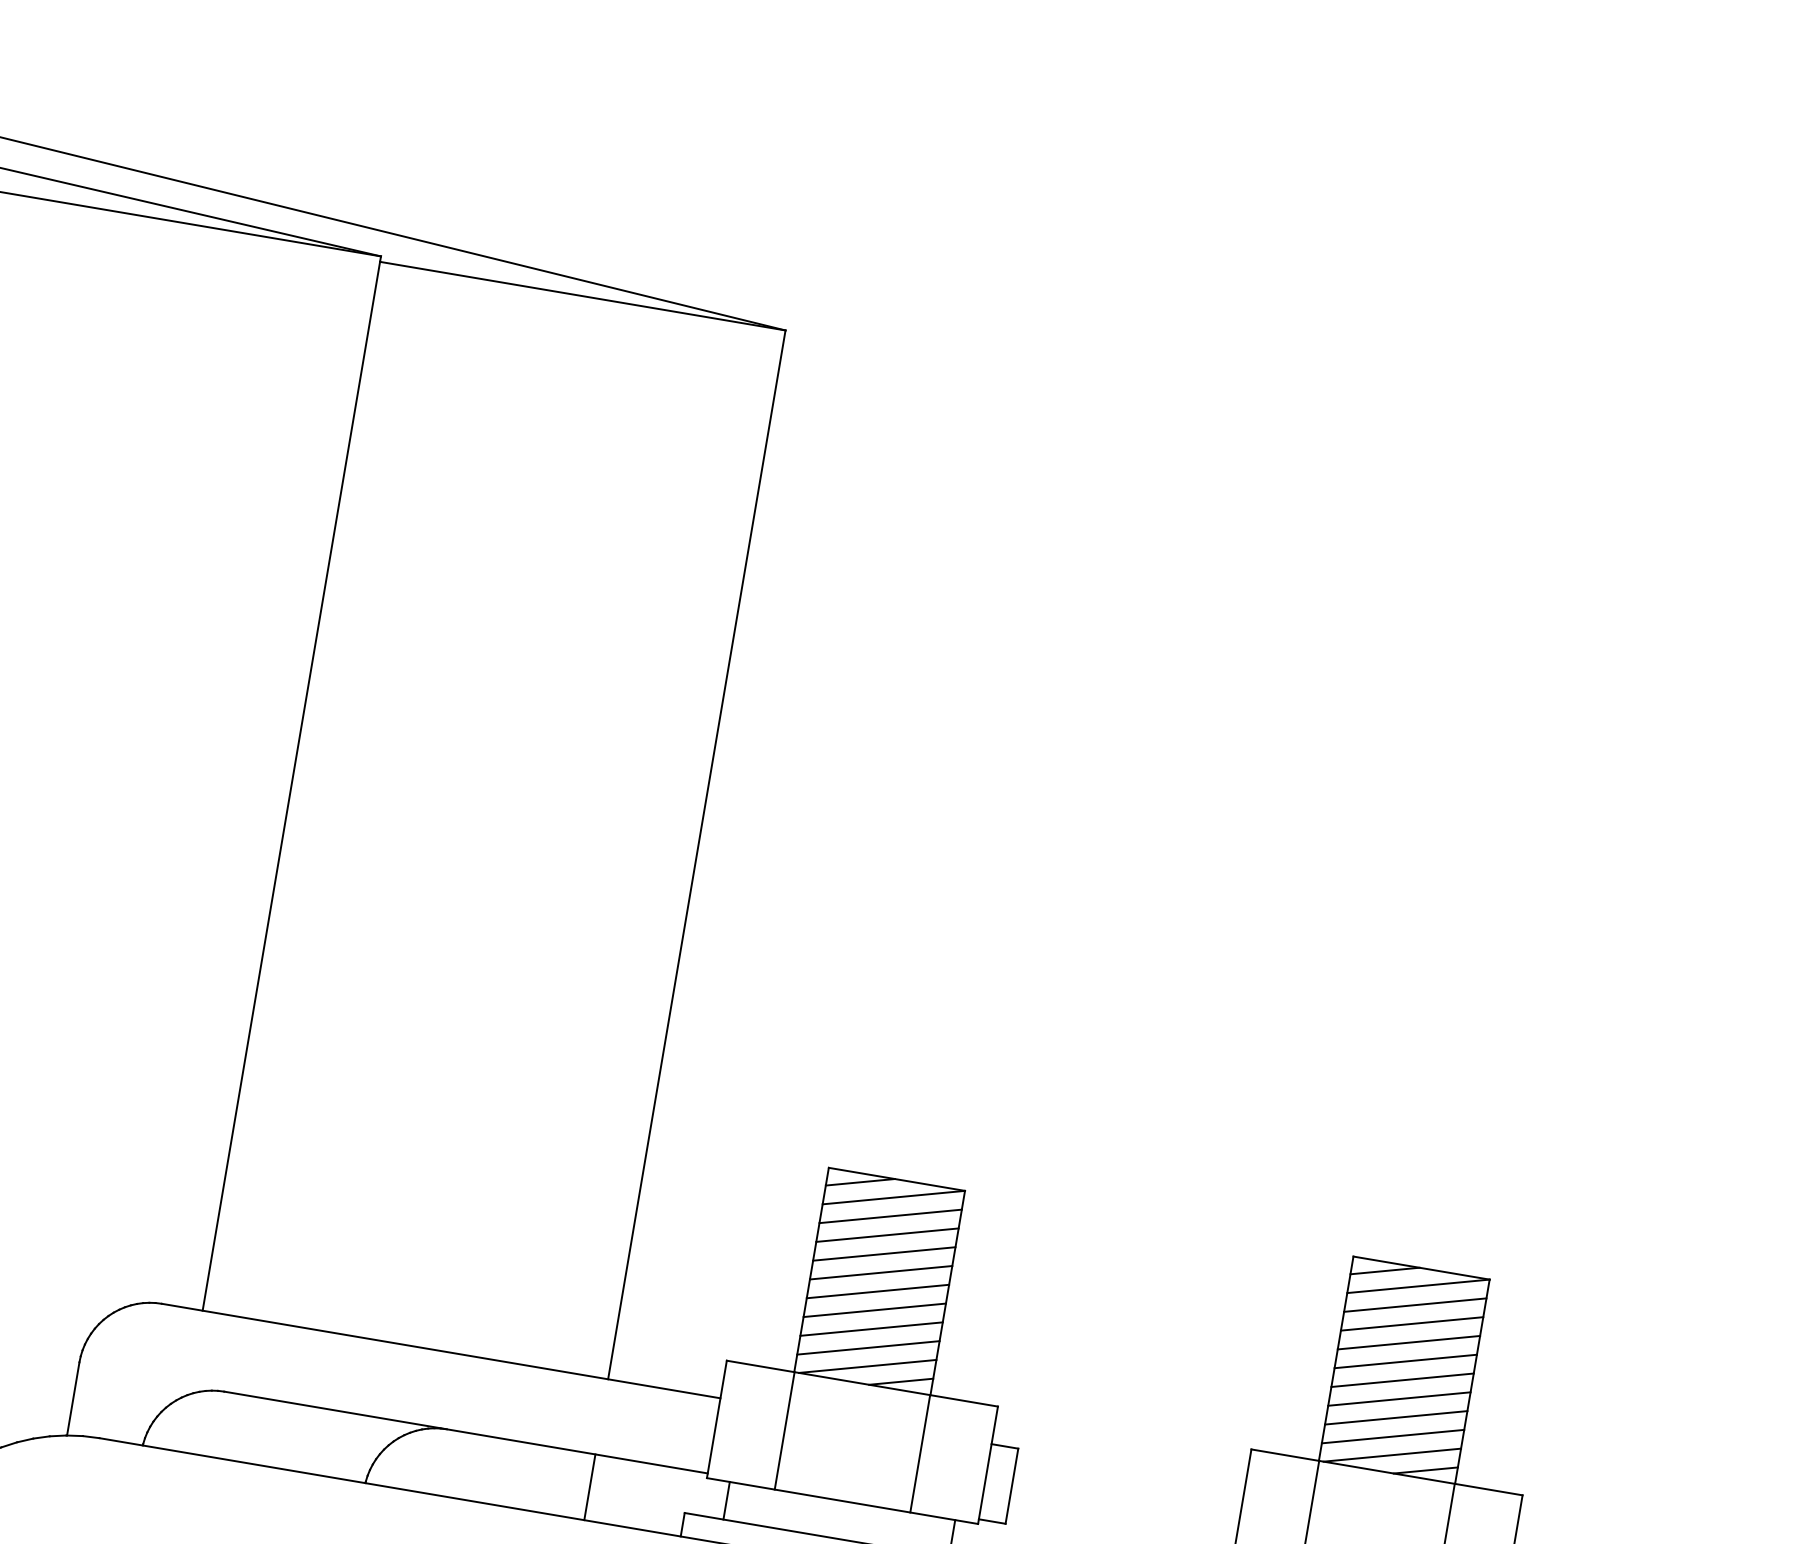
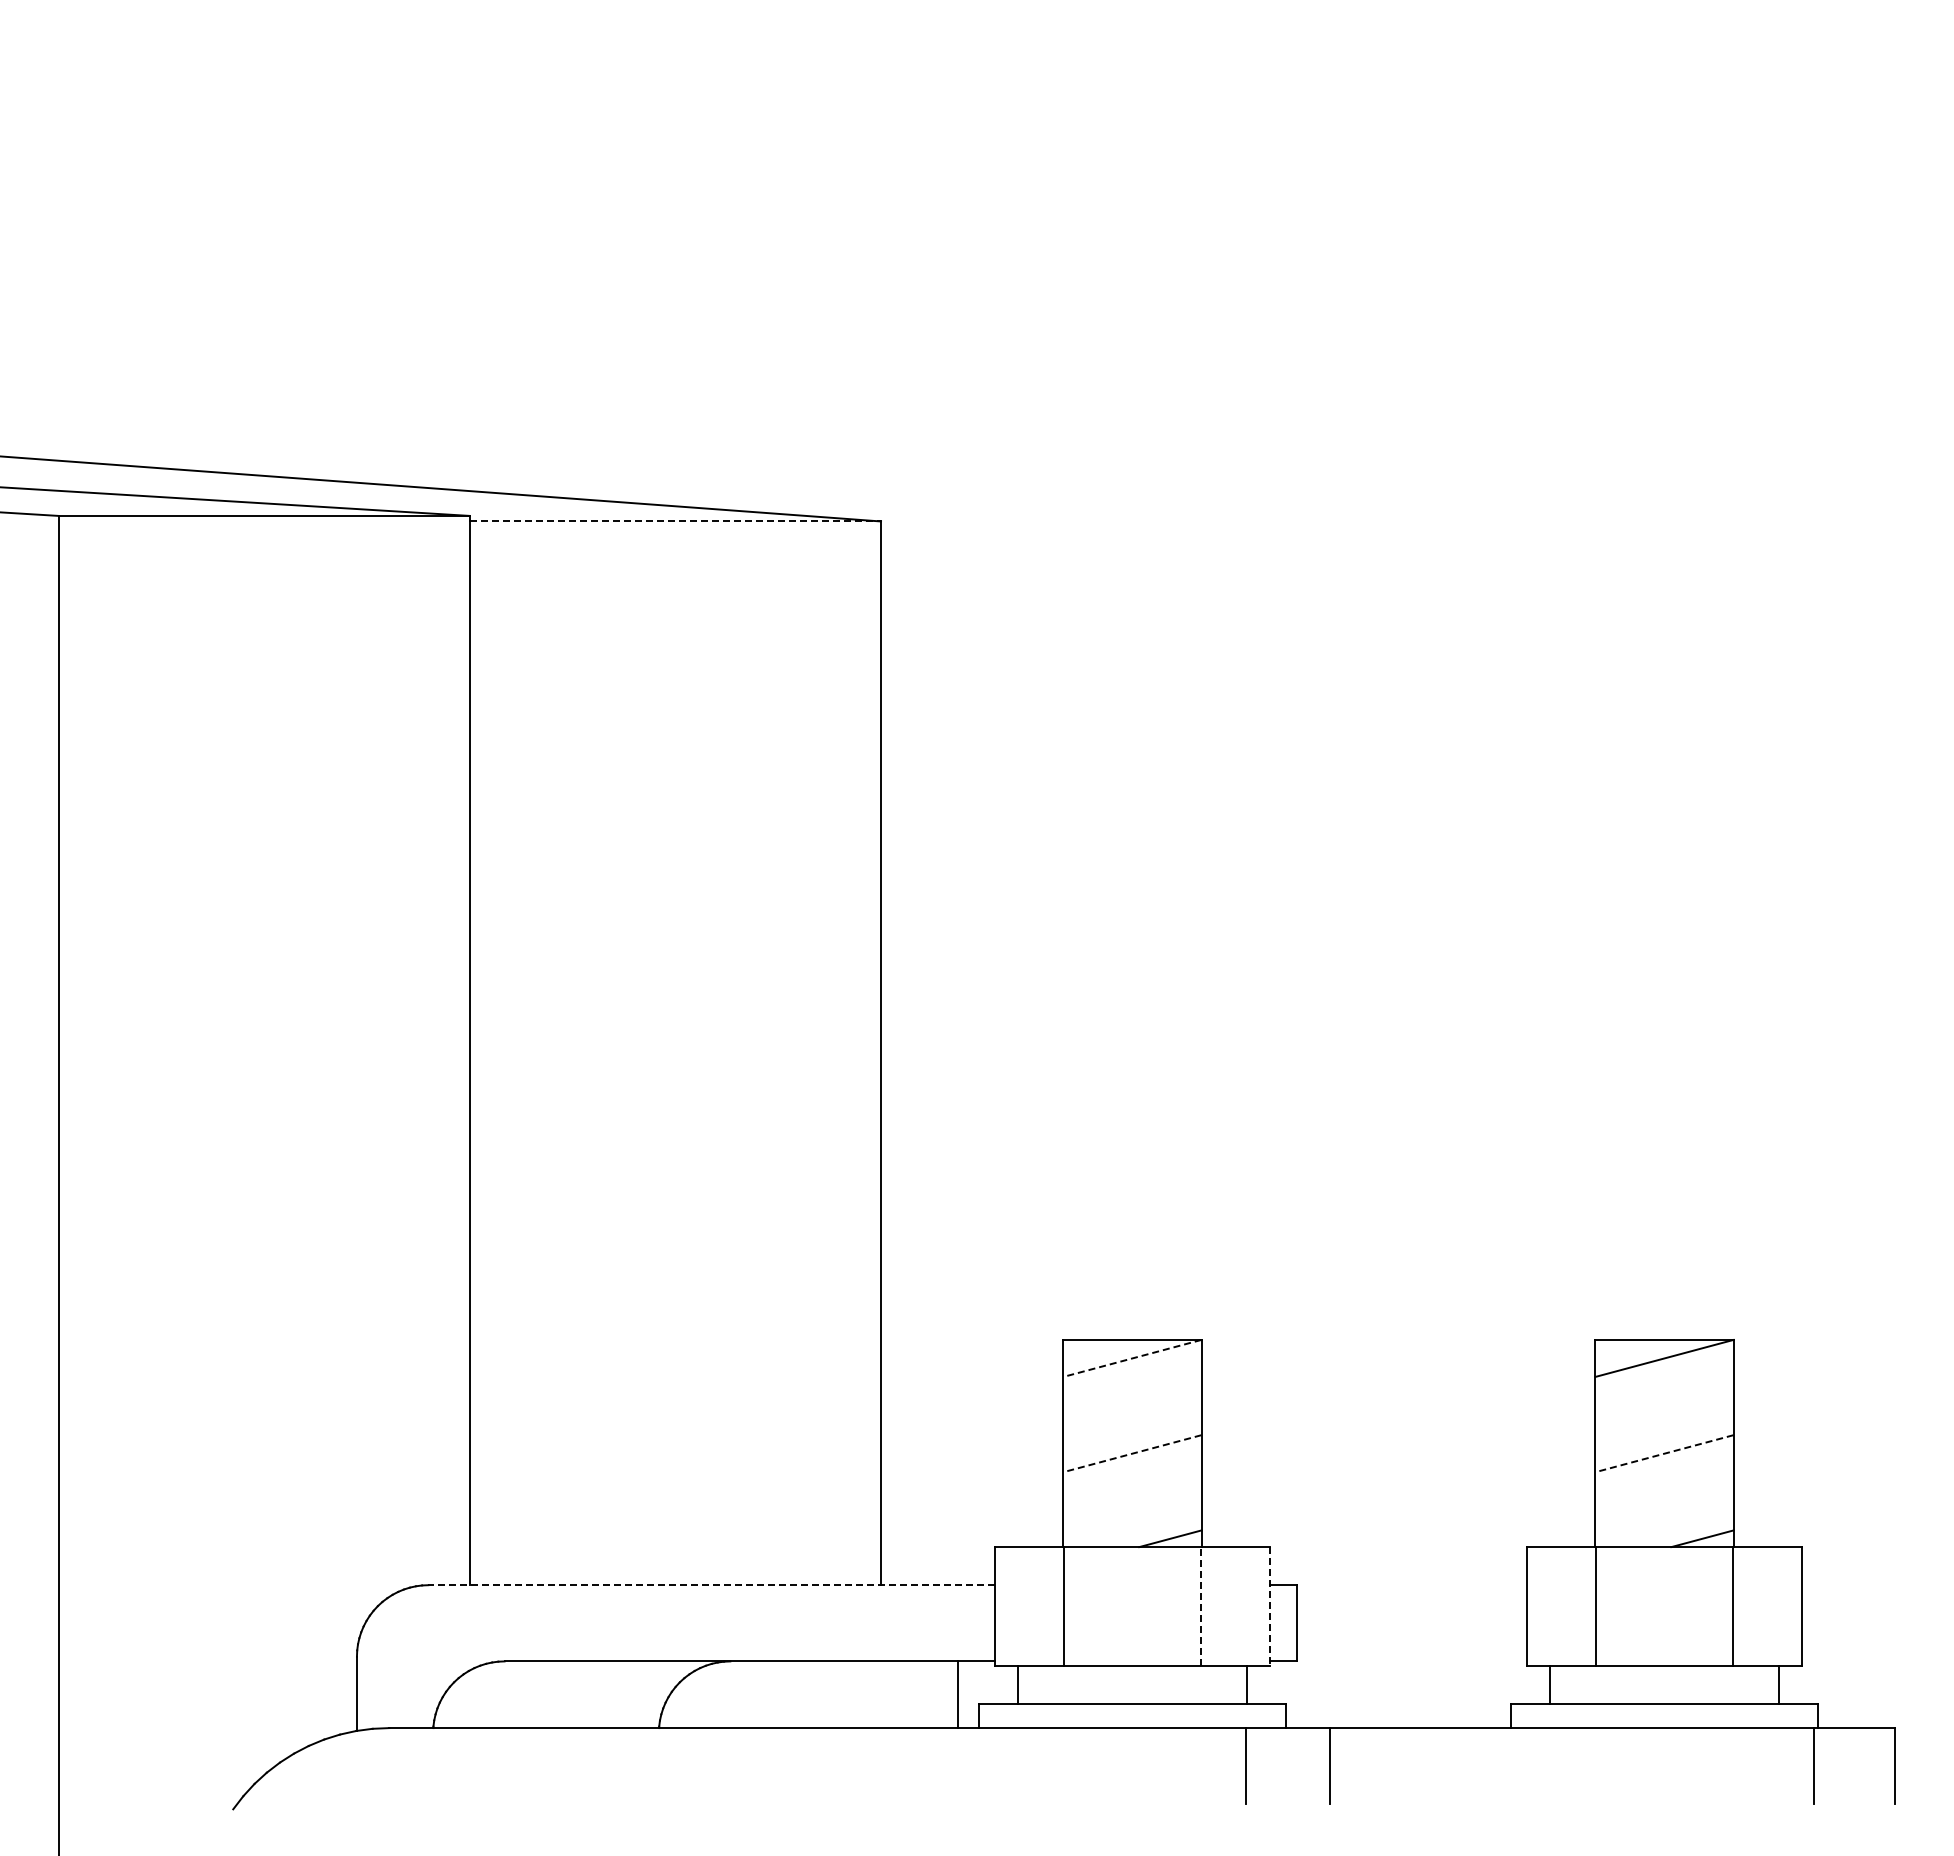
line: (582, 296) -> (675, 521), solid -> dashed
line: (860, 1181) -> (1096, 1348), removed
line: (892, 1197) -> (1131, 1358), solid -> dashed
line: (890, 1215) -> (1132, 1376), removed
line: (887, 1235) -> (1132, 1396), removed
line: (884, 1253) -> (1132, 1415), removed
line: (1384, 1270) -> (1628, 1348), removed
line: (881, 1272) -> (1132, 1434), removed
line: (877, 1291) -> (1131, 1453), solid -> dashed
line: (1415, 1304) -> (1664, 1376), removed
line: (874, 1310) -> (1132, 1472), removed
line: (1412, 1323) -> (1664, 1396), removed
line: (871, 1328) -> (1132, 1491), removed
line: (1408, 1342) -> (1664, 1415), removed
line: (868, 1347) -> (1132, 1510), removed
line: (440, 1351) -> (711, 1585), solid -> dashed
line: (1405, 1361) -> (1664, 1434), removed
line: (867, 1366) -> (1134, 1529), removed
line: (1402, 1380) -> (1664, 1453), solid -> dashed
line: (1399, 1398) -> (1664, 1472), removed
line: (1396, 1417) -> (1664, 1491), removed
line: (1393, 1436) -> (1664, 1510), removed
line: (920, 1453) -> (1201, 1606), solid -> dashed
line: (1391, 1455) -> (1666, 1529), removed
line: (987, 1465) -> (1269, 1606), solid -> dashed
line: (590, 1487) -> (958, 1694), moved

